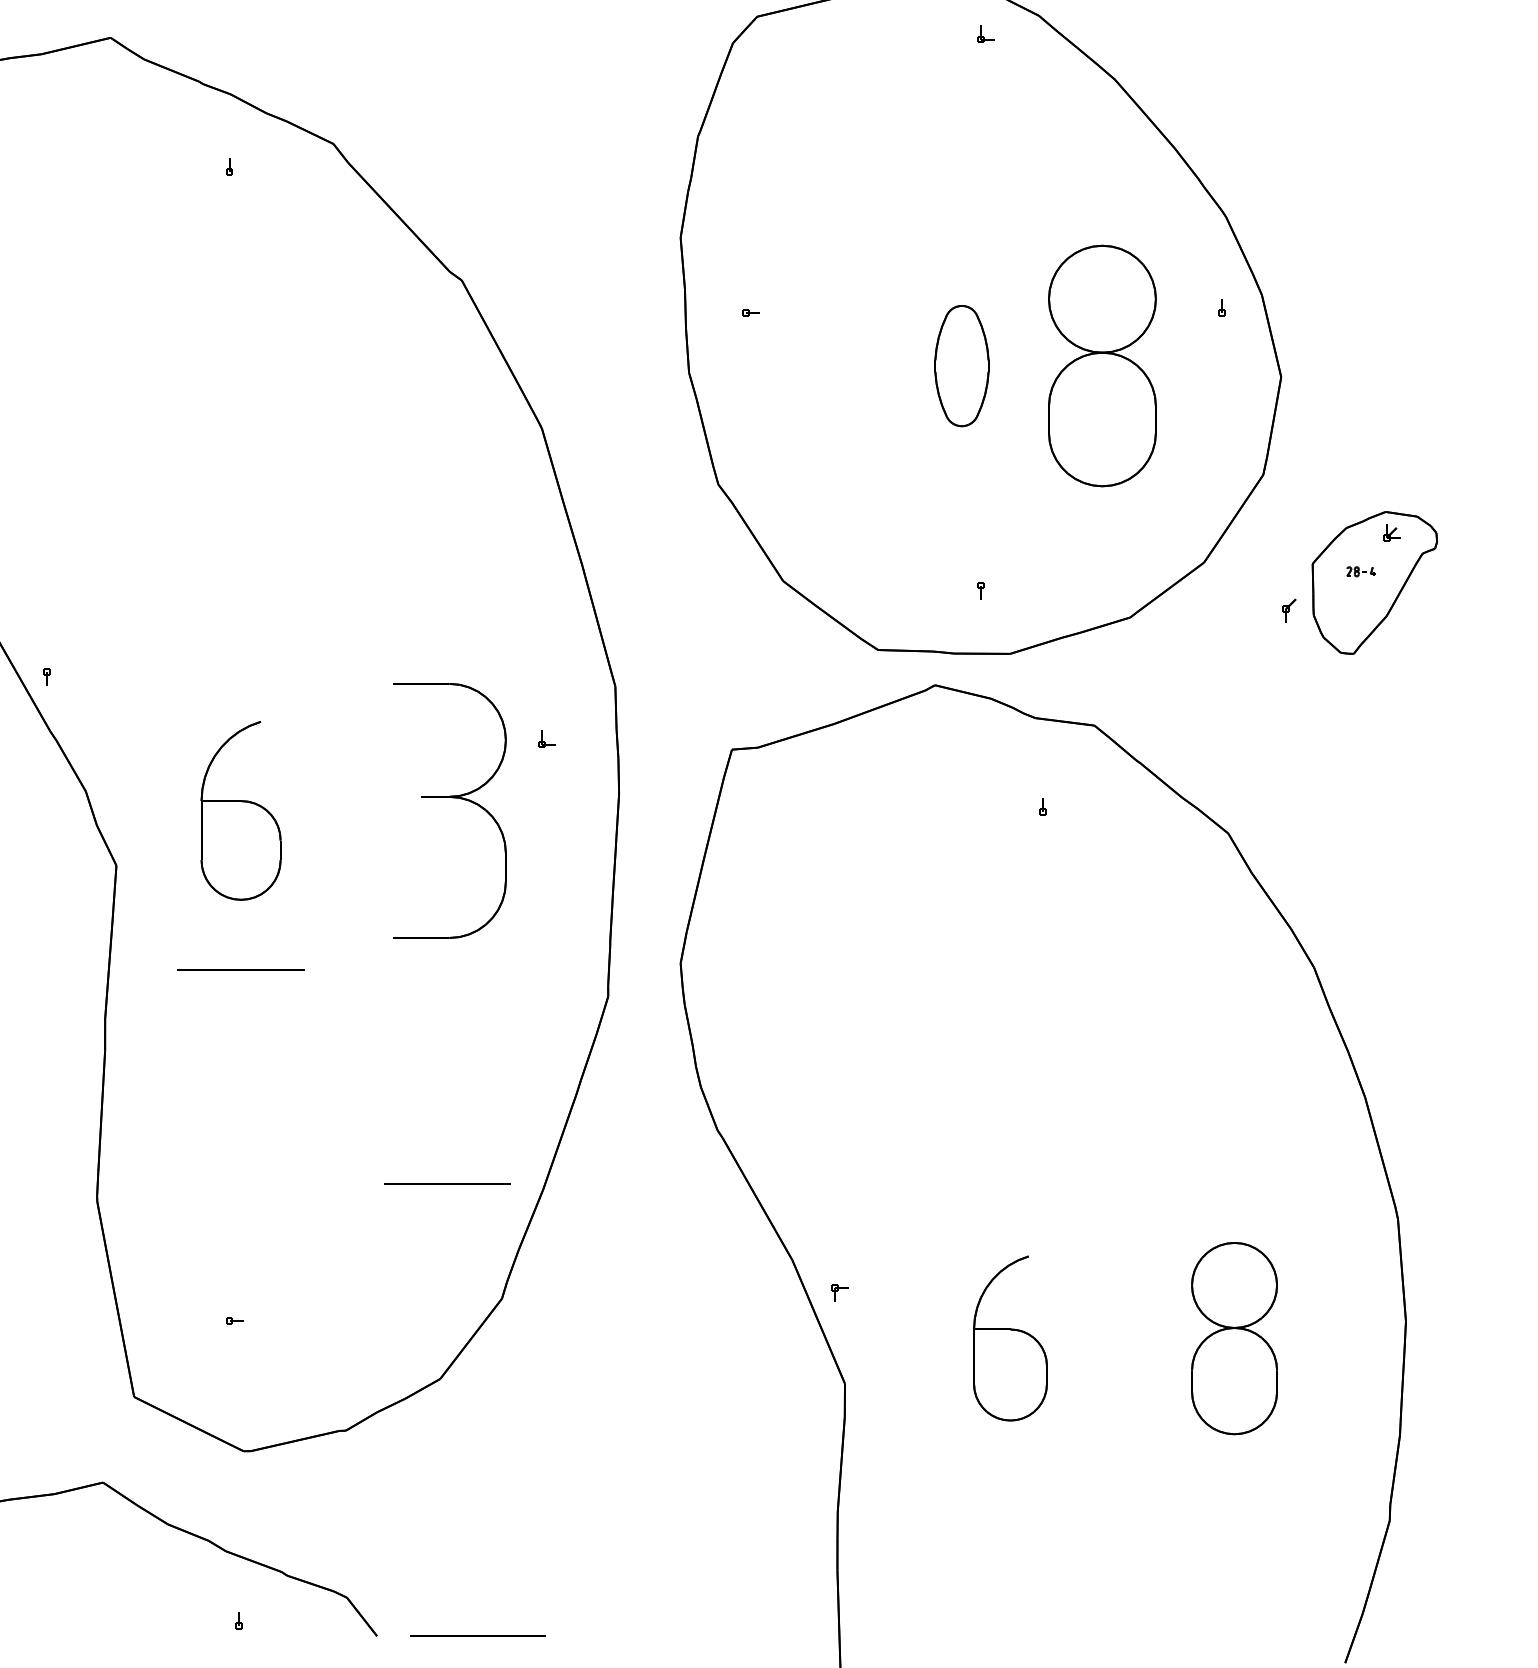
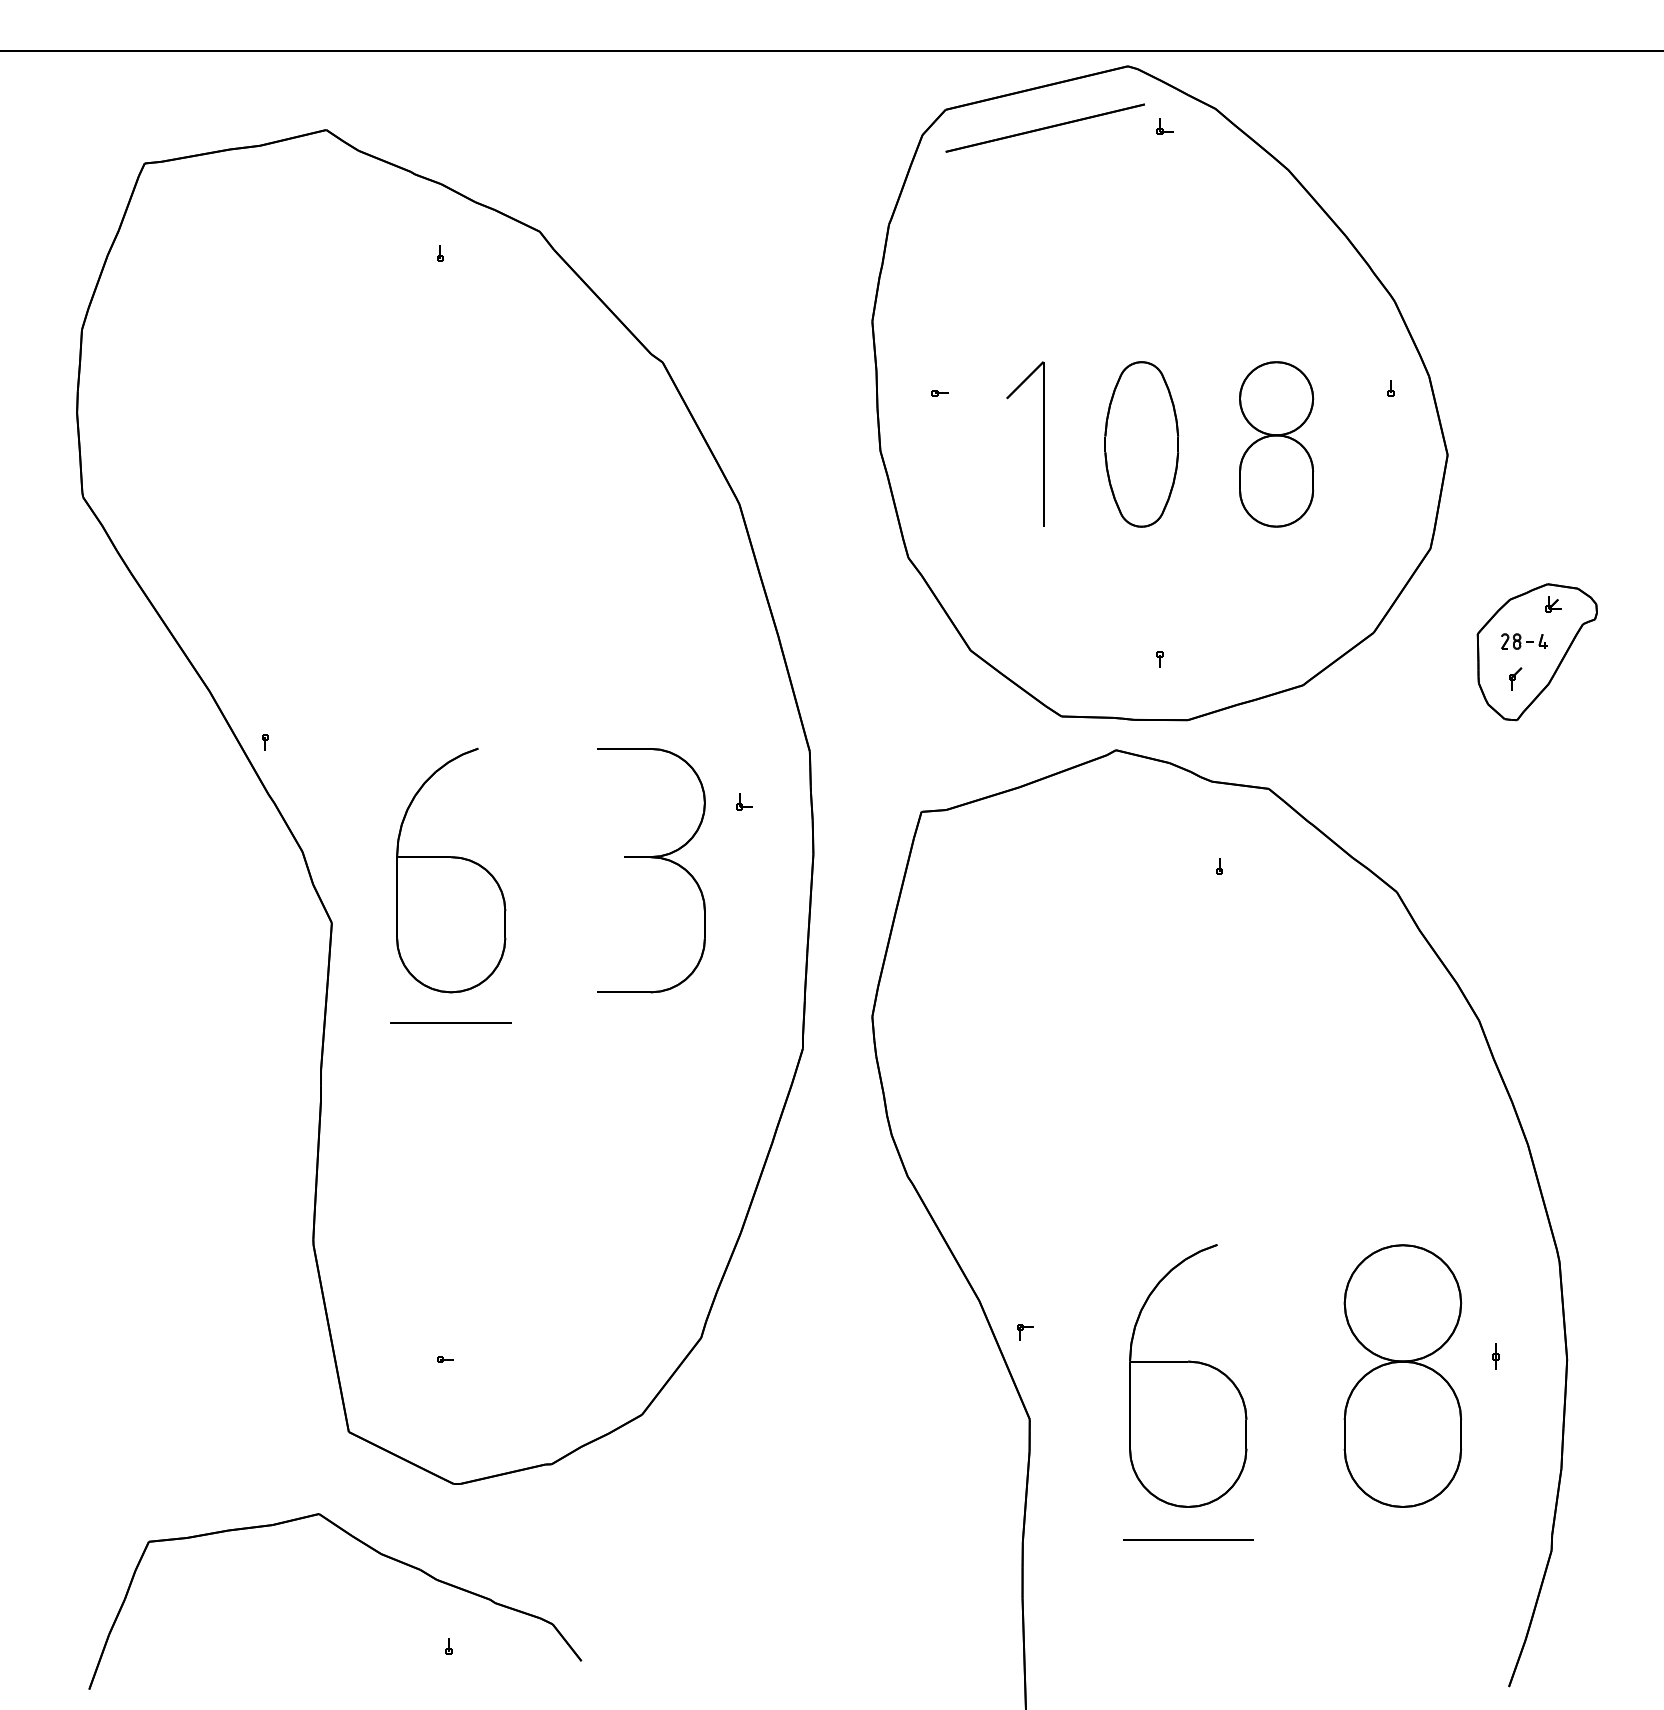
line: (860, 35) -> (1044, 127), added
part: (859, 365) -> (1043, 443), added
part: (961, 366) -> (1141, 444), size x1.43
part: (1102, 366) -> (1276, 444), size x0.71
part: (1361, 571) -> (1524, 641), size x1.67
part: (1289, 610) -> (1515, 678), moved
part: (241, 810) -> (451, 870), size x1.43
line: (446, 1183) -> (648, 1227), removed
part: (1331, 1318) -> (1495, 1356), added
part: (1010, 1337) -> (1188, 1375), size x1.67
part: (1234, 1337) -> (1402, 1375), size x1.43
line: (478, 1635) -> (1188, 1539), moved

